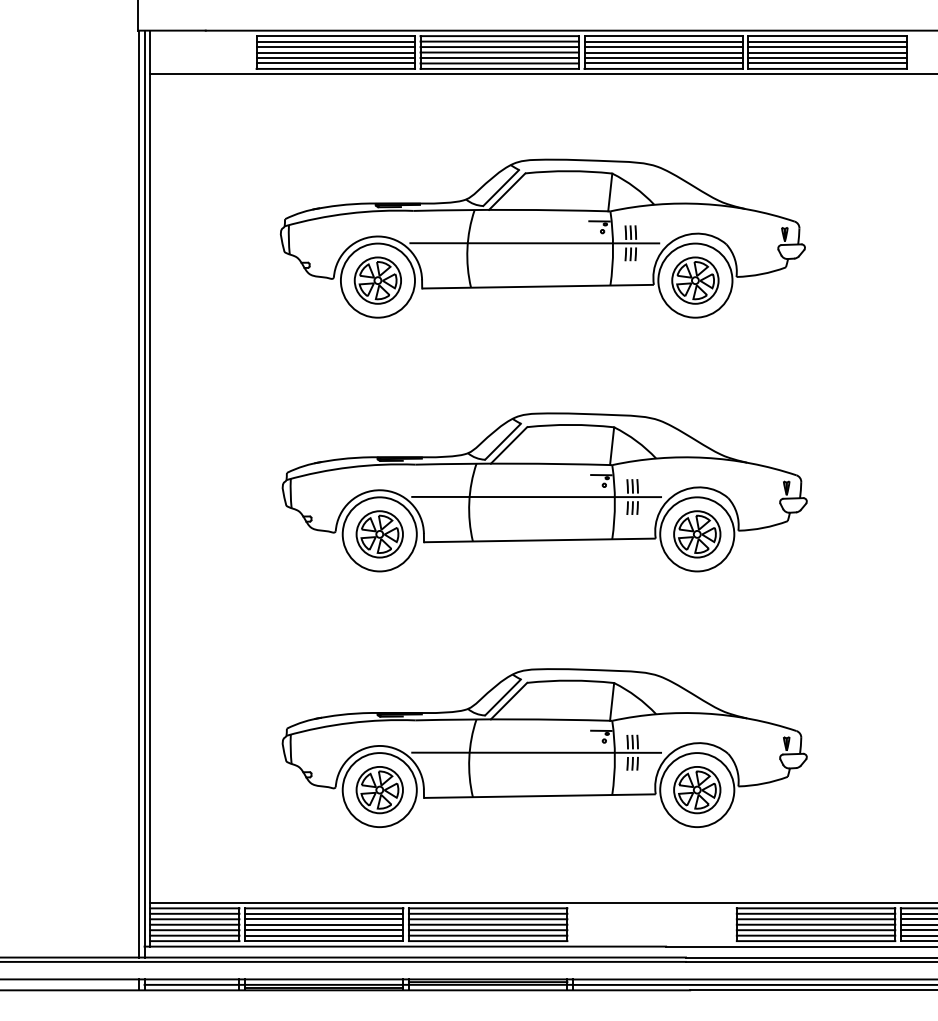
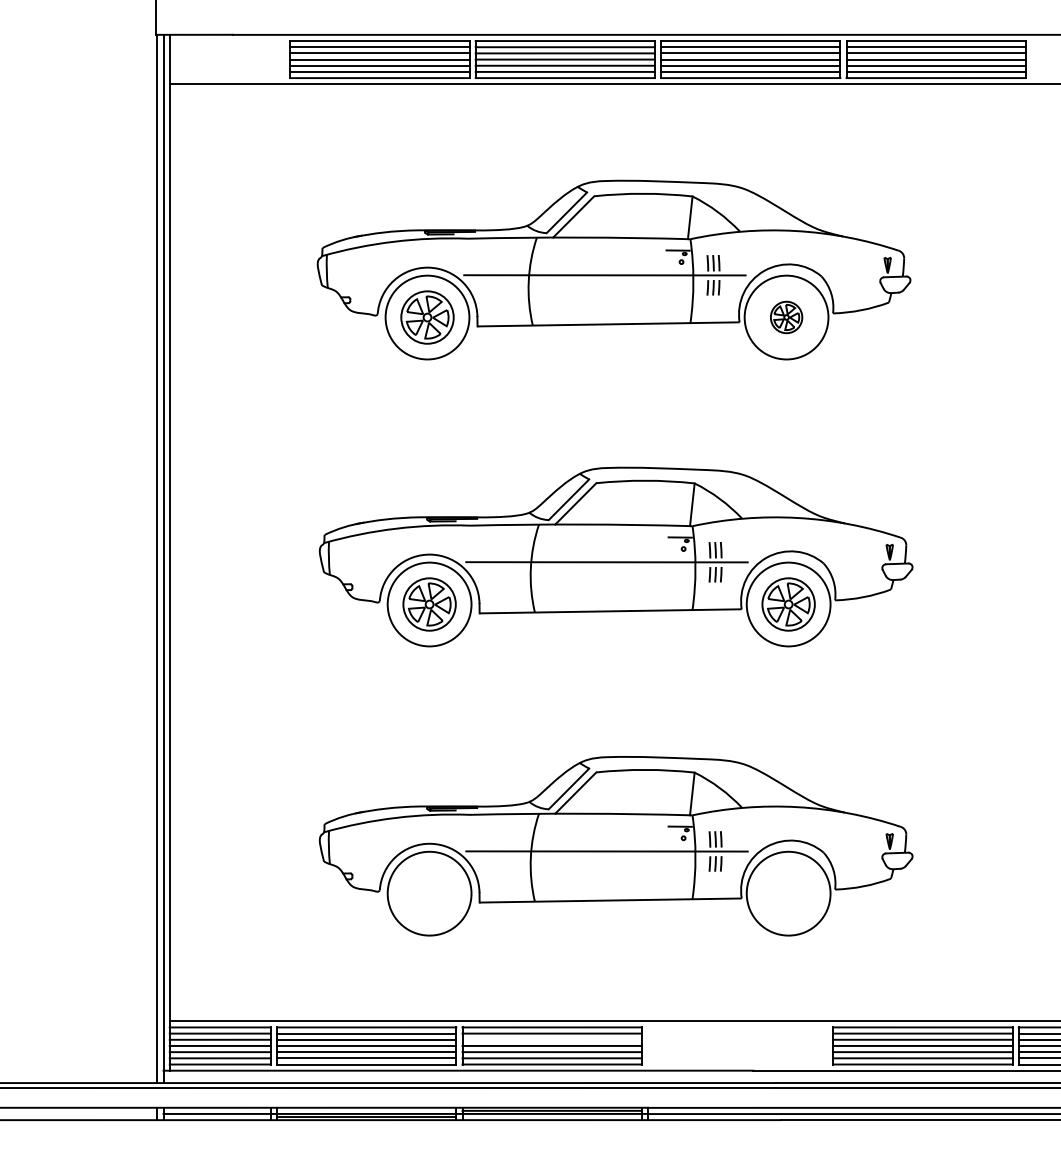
part: (695, 280) -> (786, 317), size x0.6
part: (379, 790) -> (429, 894), removed
part: (697, 790) -> (788, 894), removed
line: (487, 919) -> (551, 1040), removed

